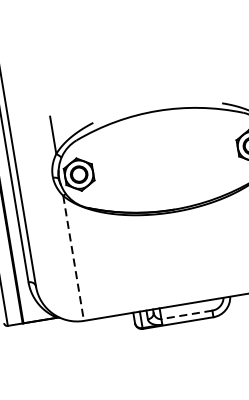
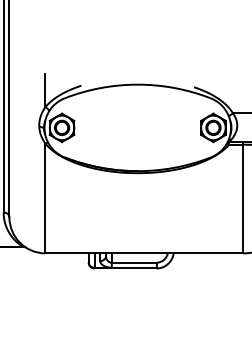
line: (73, 258) -> (45, 198), dashed -> solid
line: (186, 314) -> (133, 262), dashed -> solid

